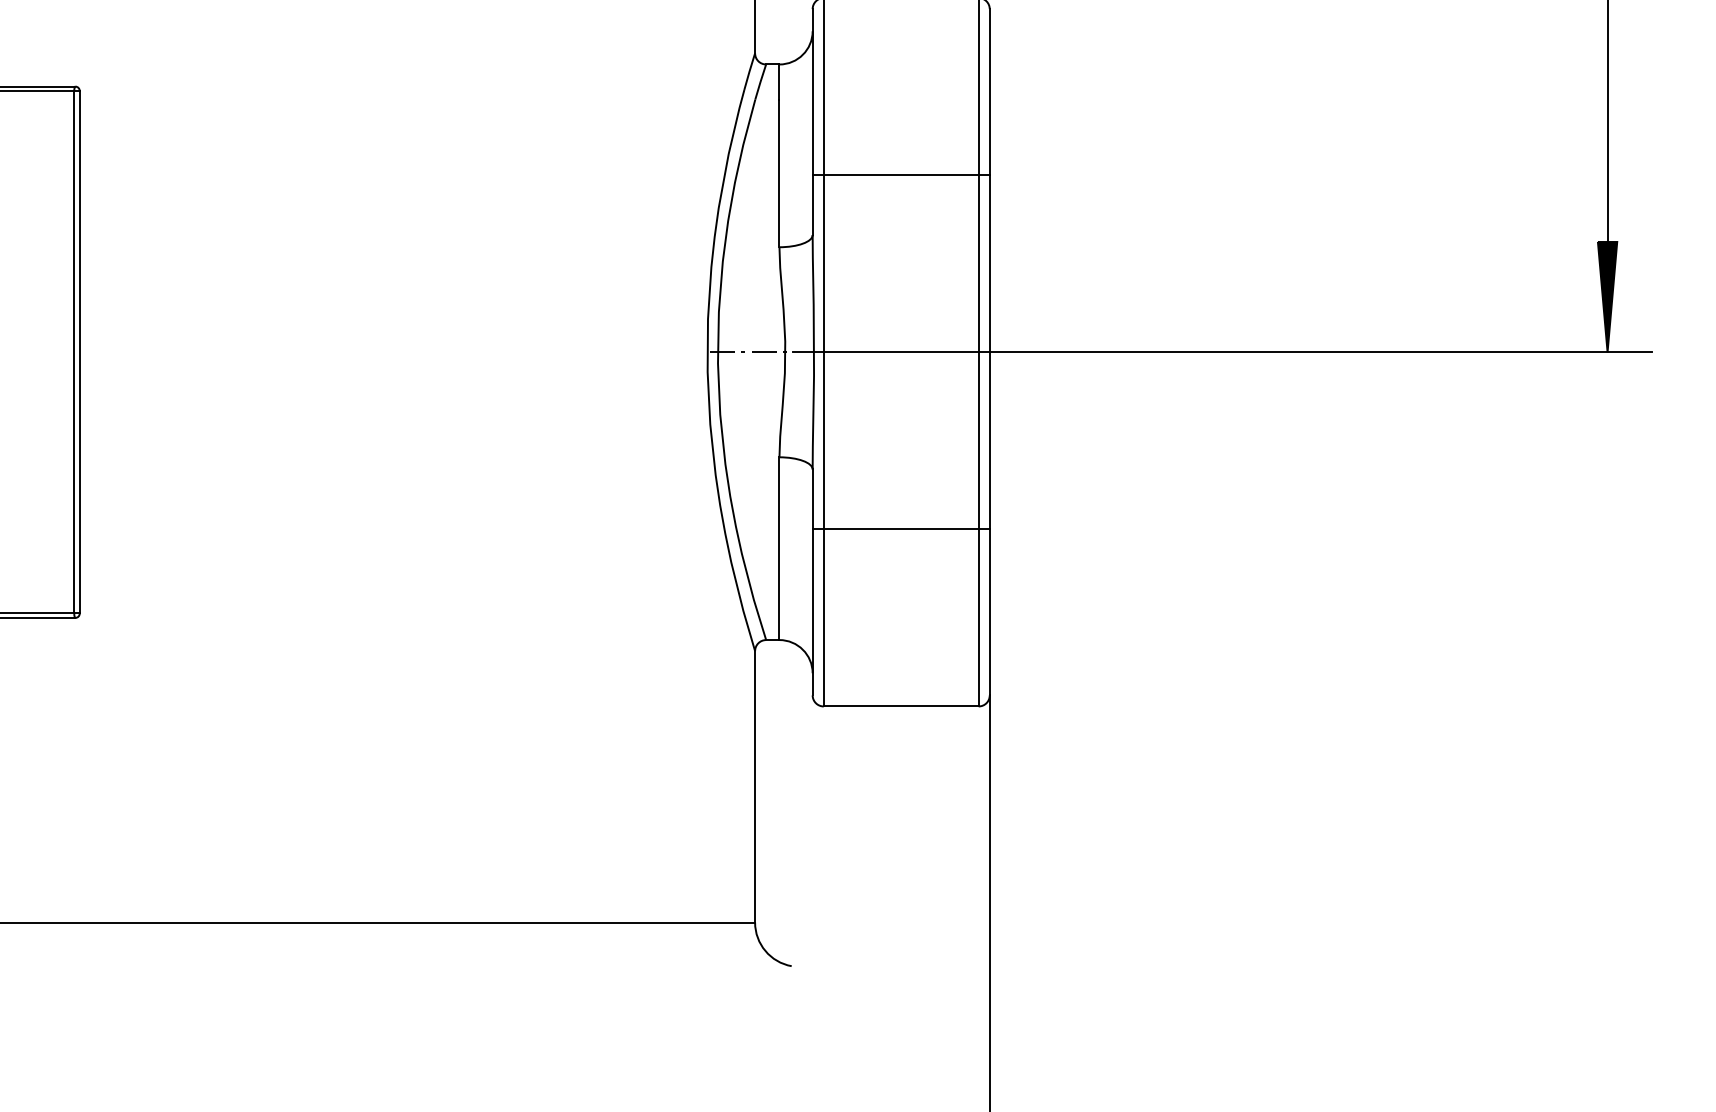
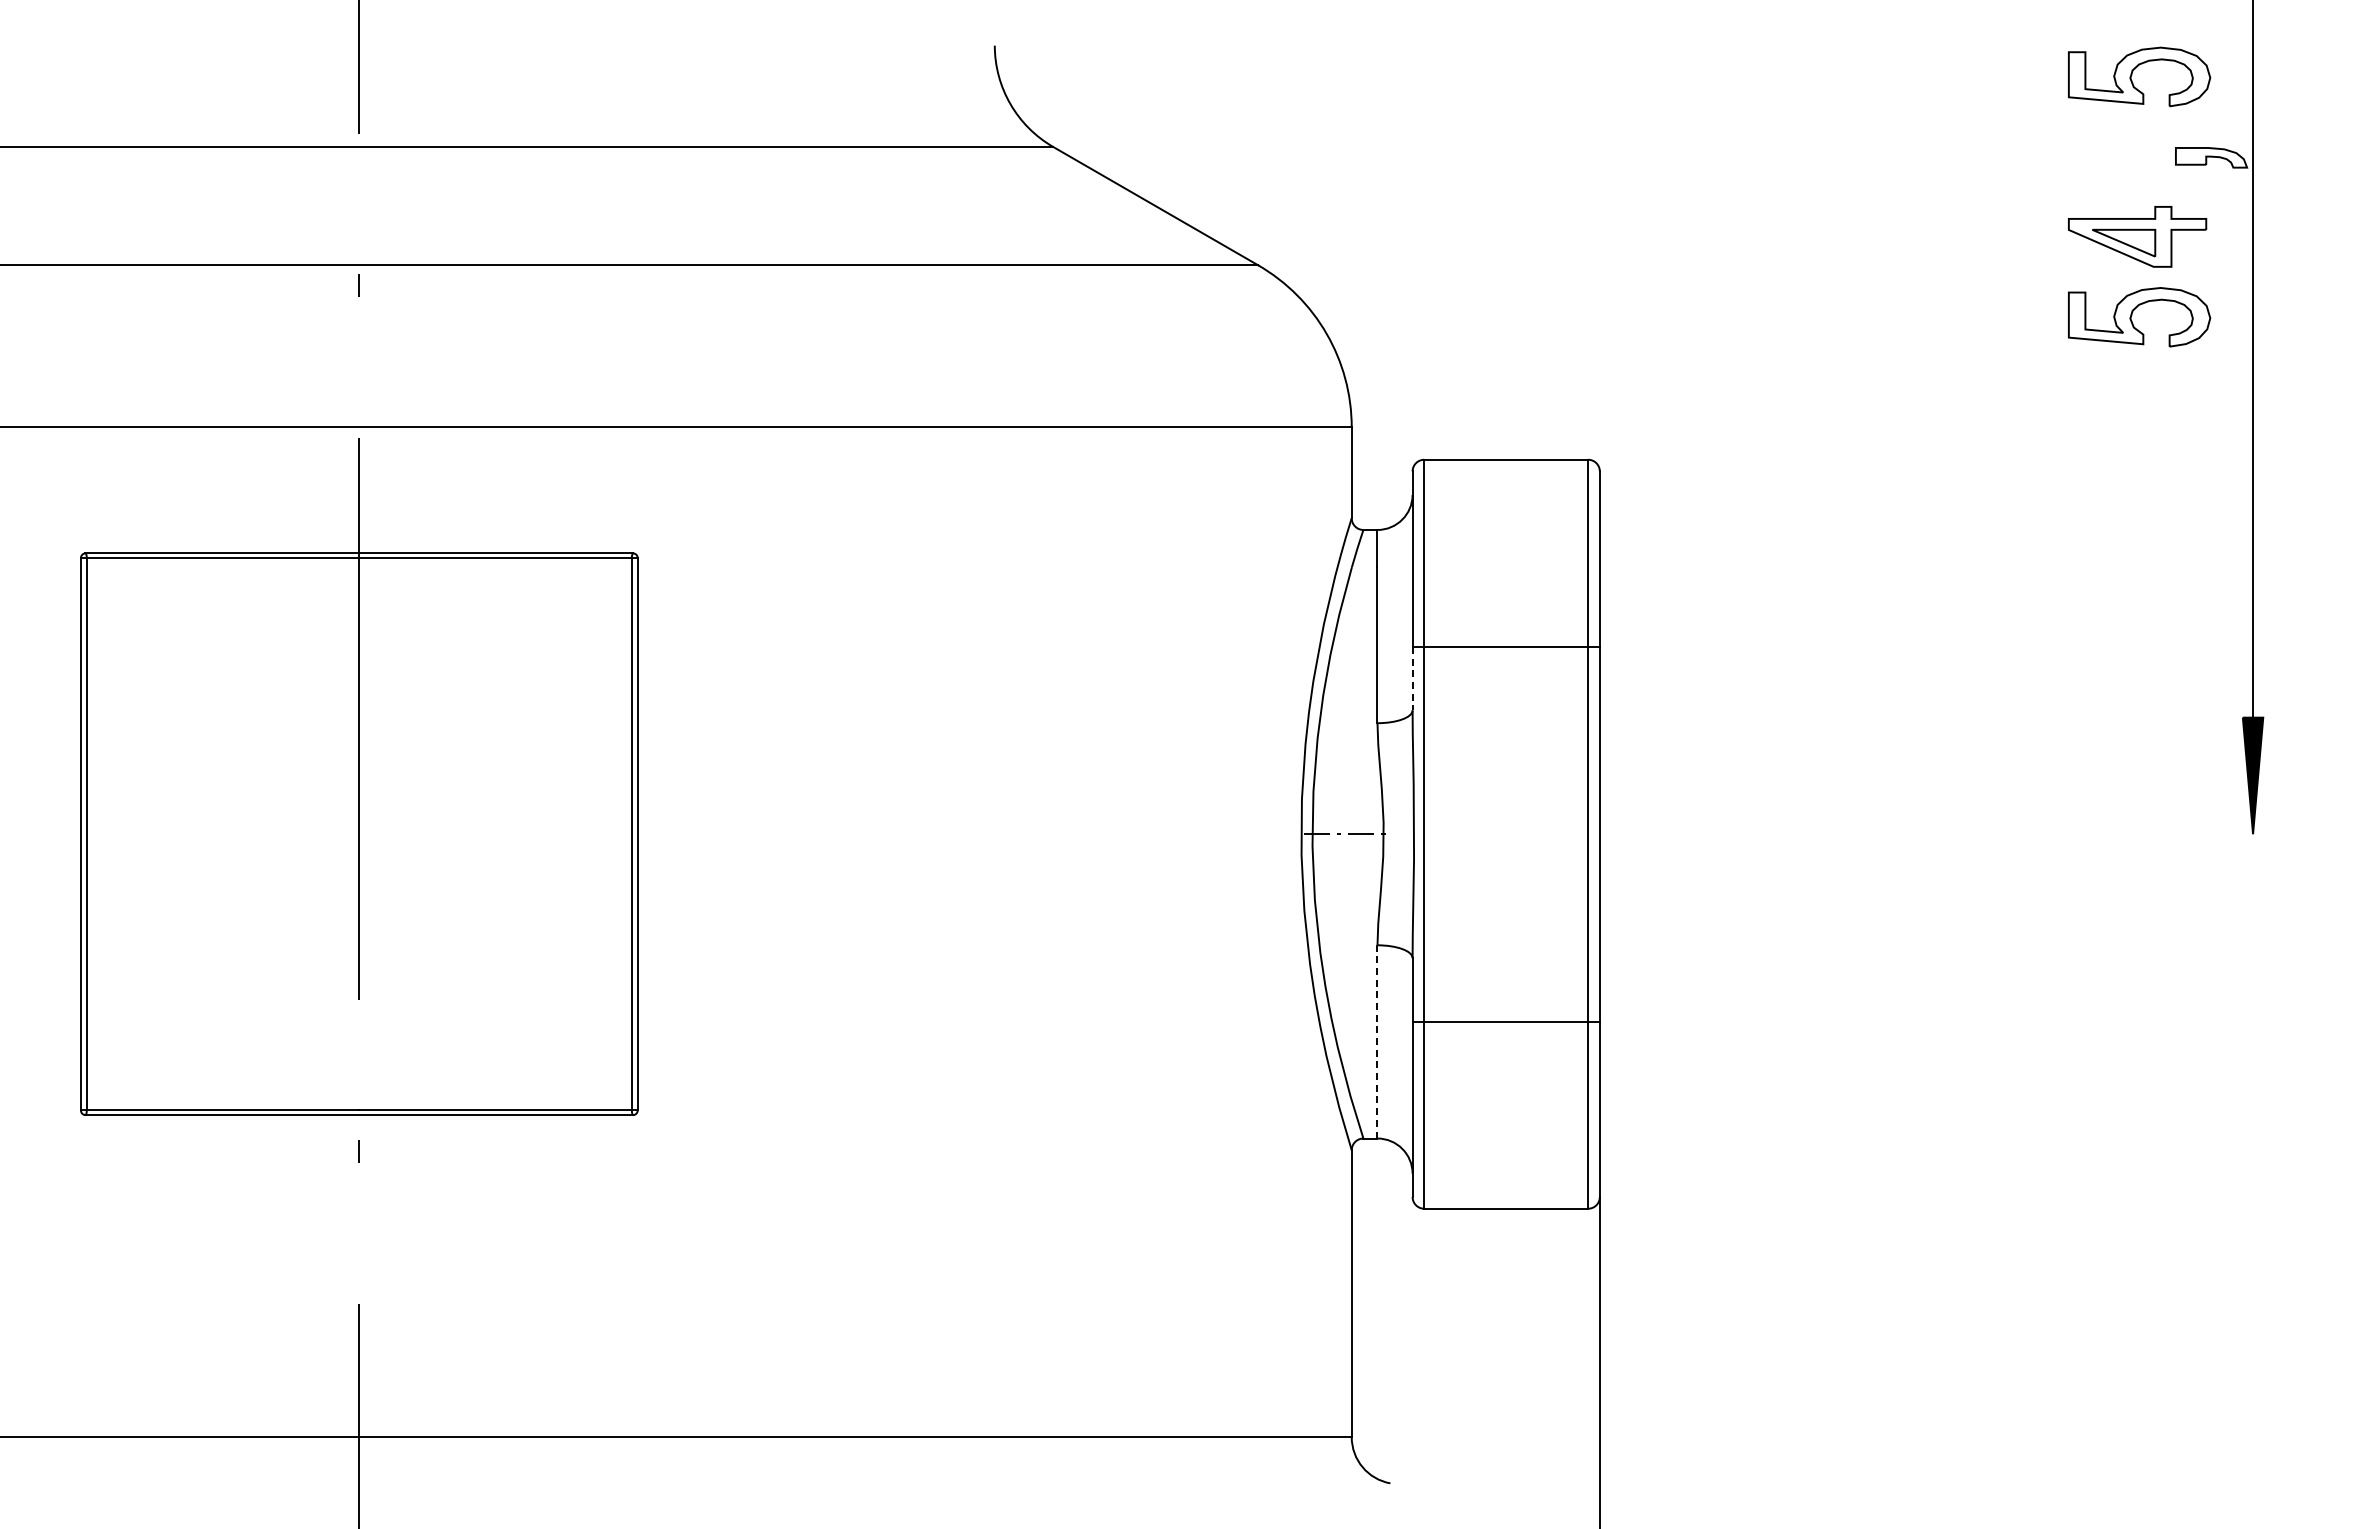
line: (812, 204) -> (1412, 678), solid -> dashed
line: (1222, 352) -> (1845, 834), removed
line: (779, 548) -> (1377, 1041), solid -> dashed

